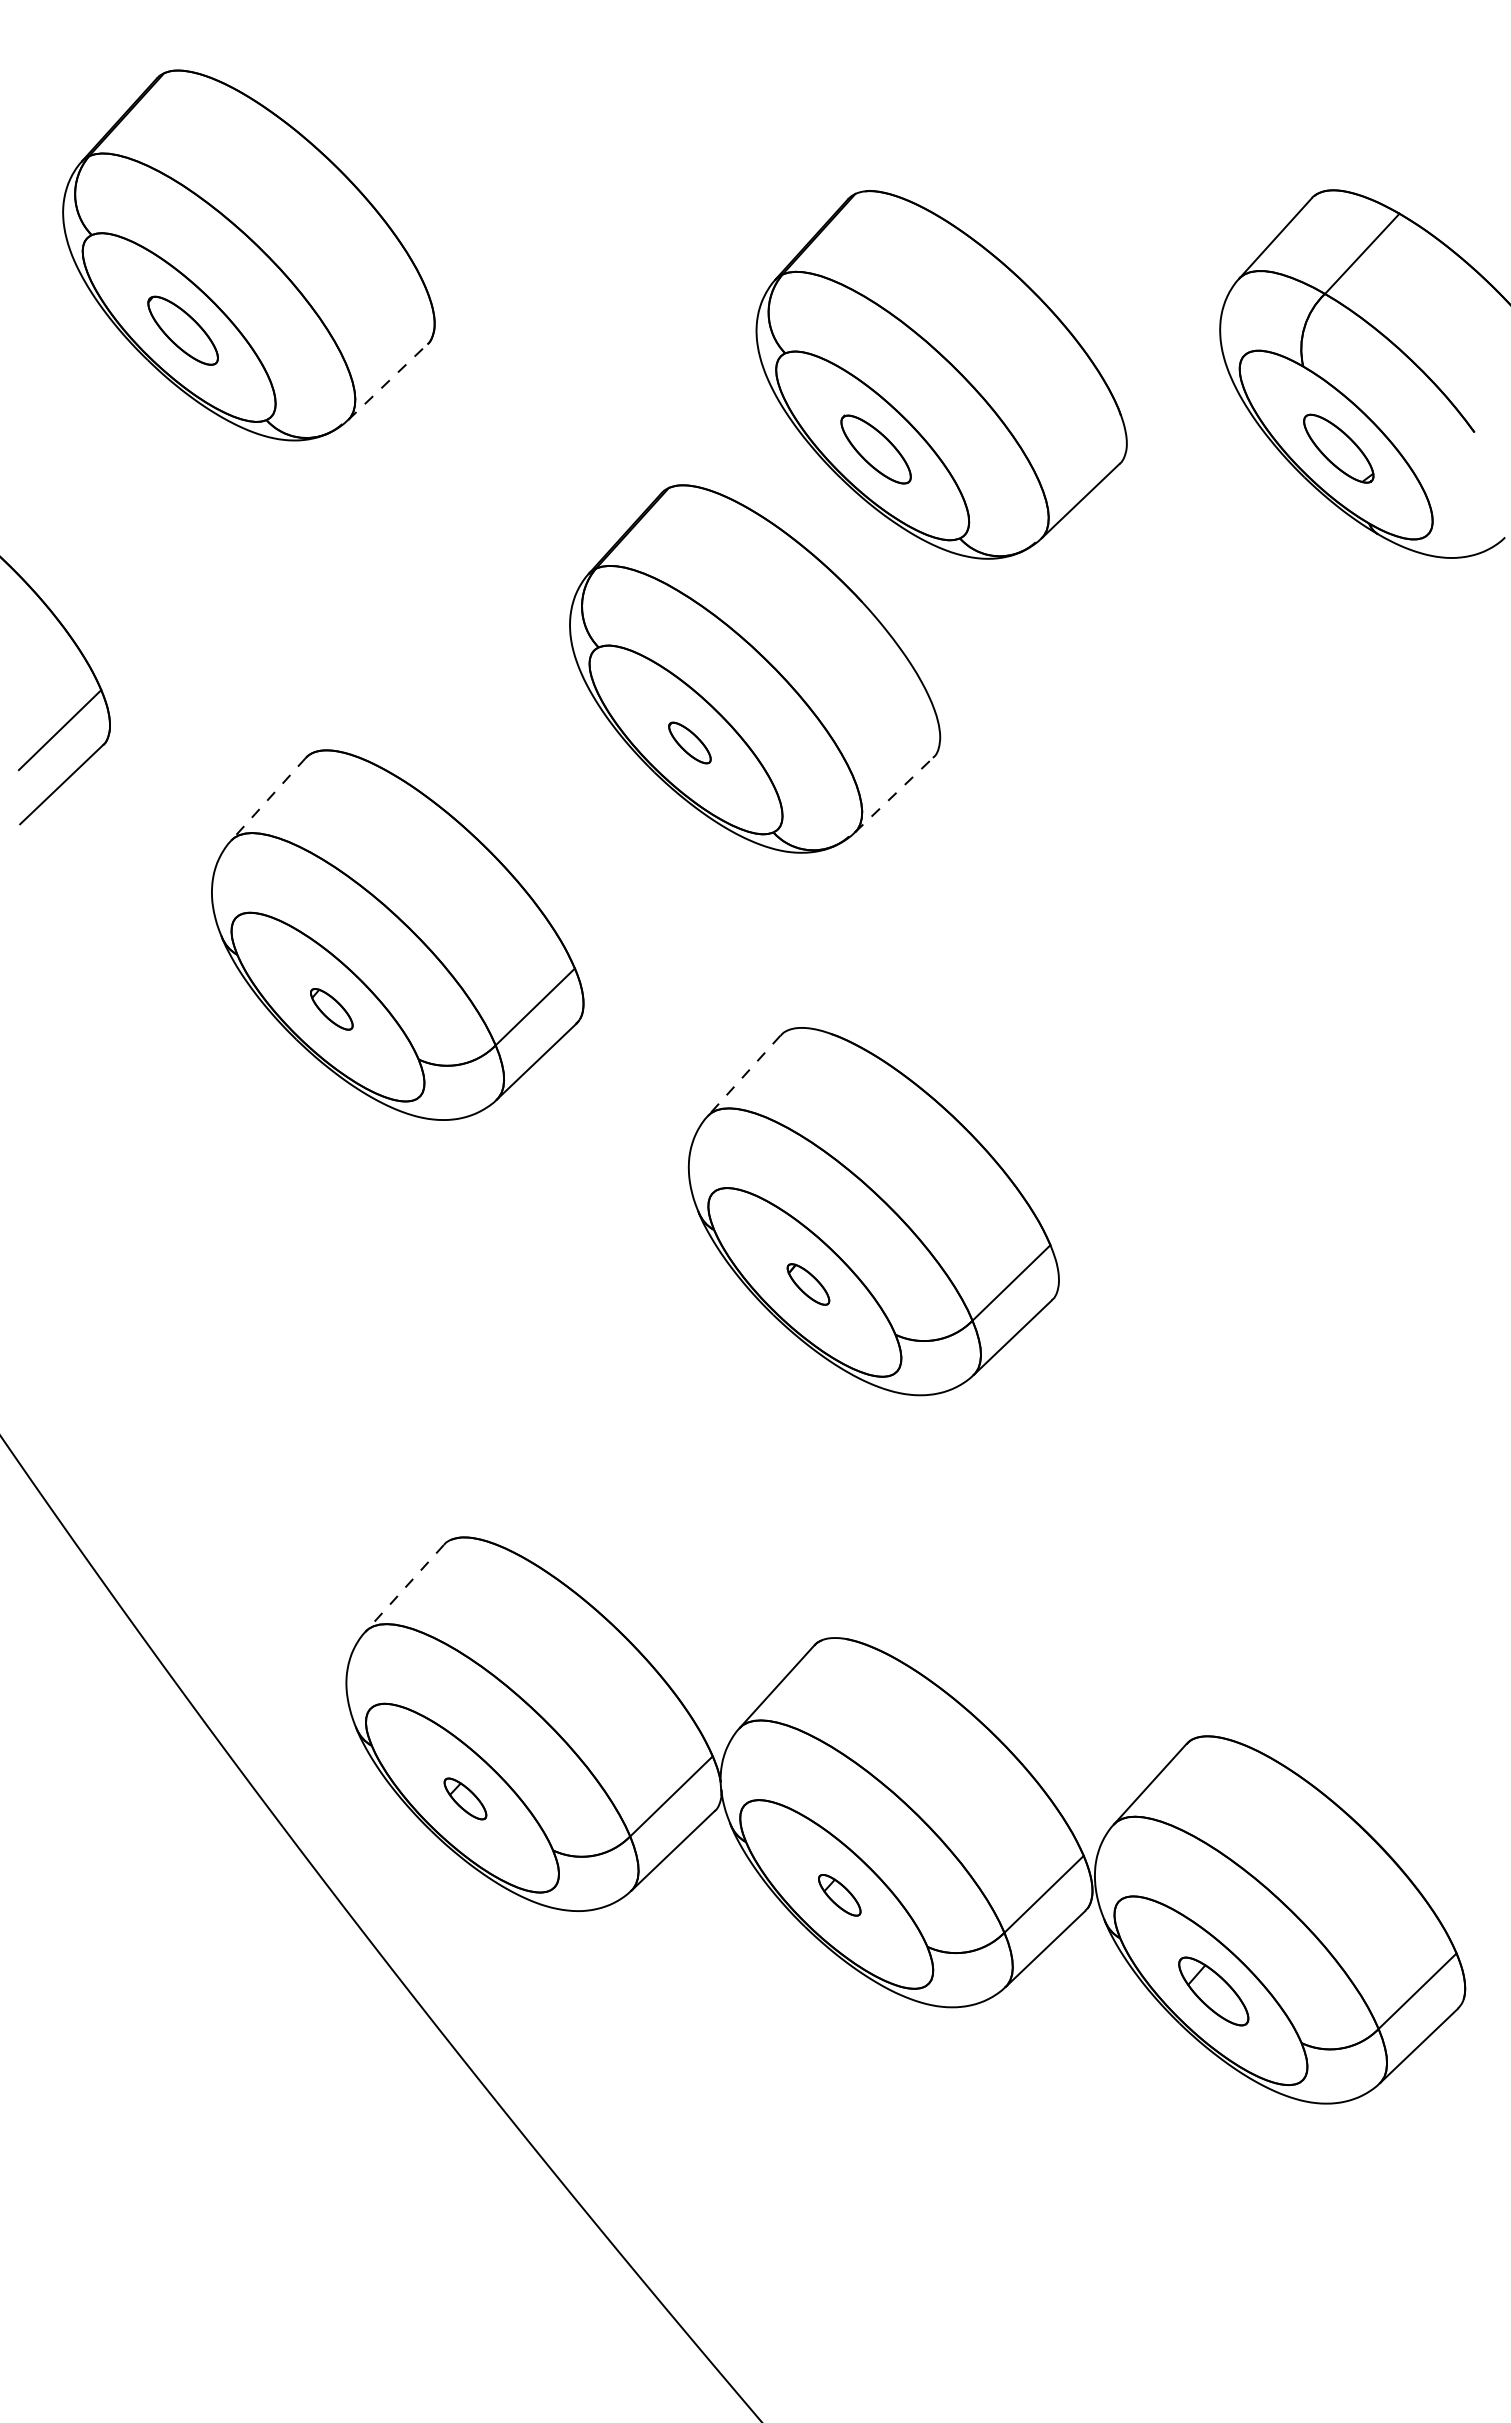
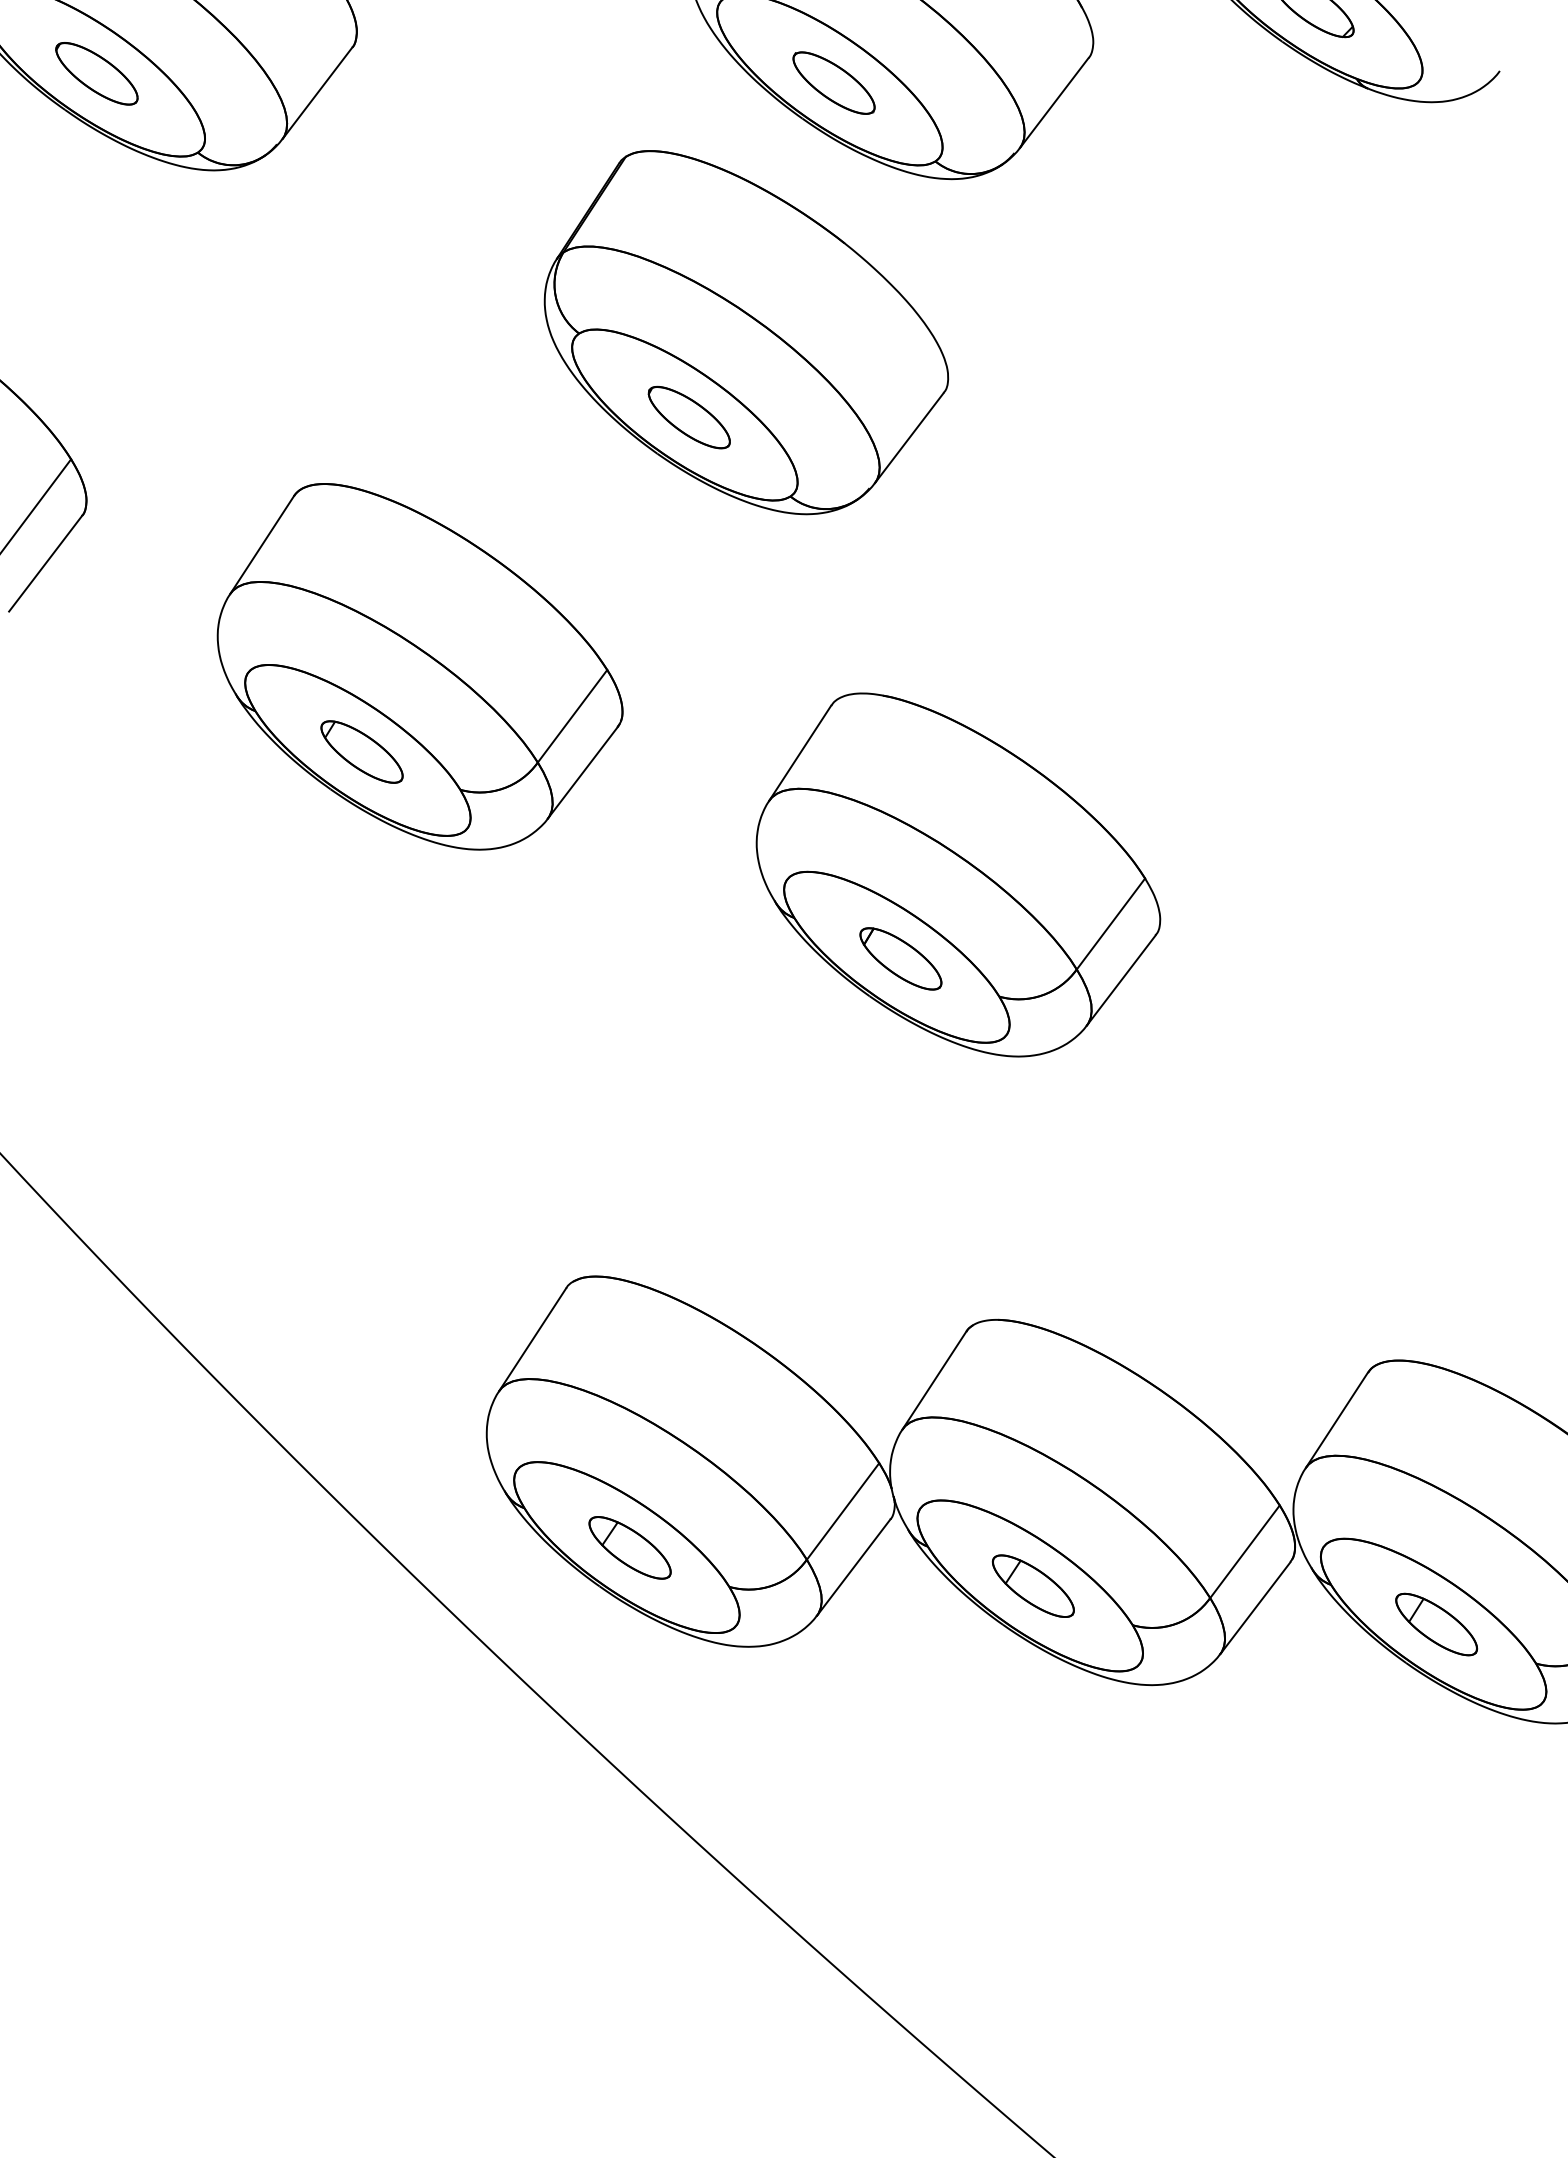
line: (387, 382) -> (317, 93), dashed -> solid
part: (689, 742) -> (688, 417), size x1.67
line: (893, 795) -> (908, 438), dashed -> solid
line: (268, 799) -> (262, 545), dashed -> solid
part: (331, 1009) -> (361, 752), size x1.67
line: (743, 1076) -> (799, 754), dashed -> solid
part: (808, 1284) -> (900, 958), size x1.67
line: (404, 1588) -> (532, 1339), dashed -> solid
part: (465, 1798) -> (630, 1547), size x1.67
part: (839, 1895) -> (1033, 1586), size x1.67

